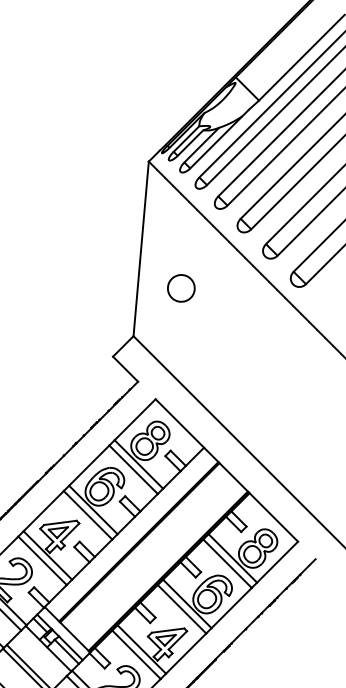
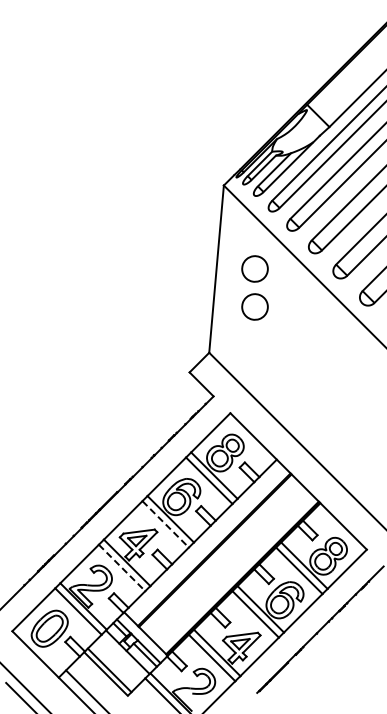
part: (180, 248) -> (254, 268), added
line: (87, 515) -> (165, 524), solid -> dashed
line: (42, 560) -> (122, 567), solid -> dashed

